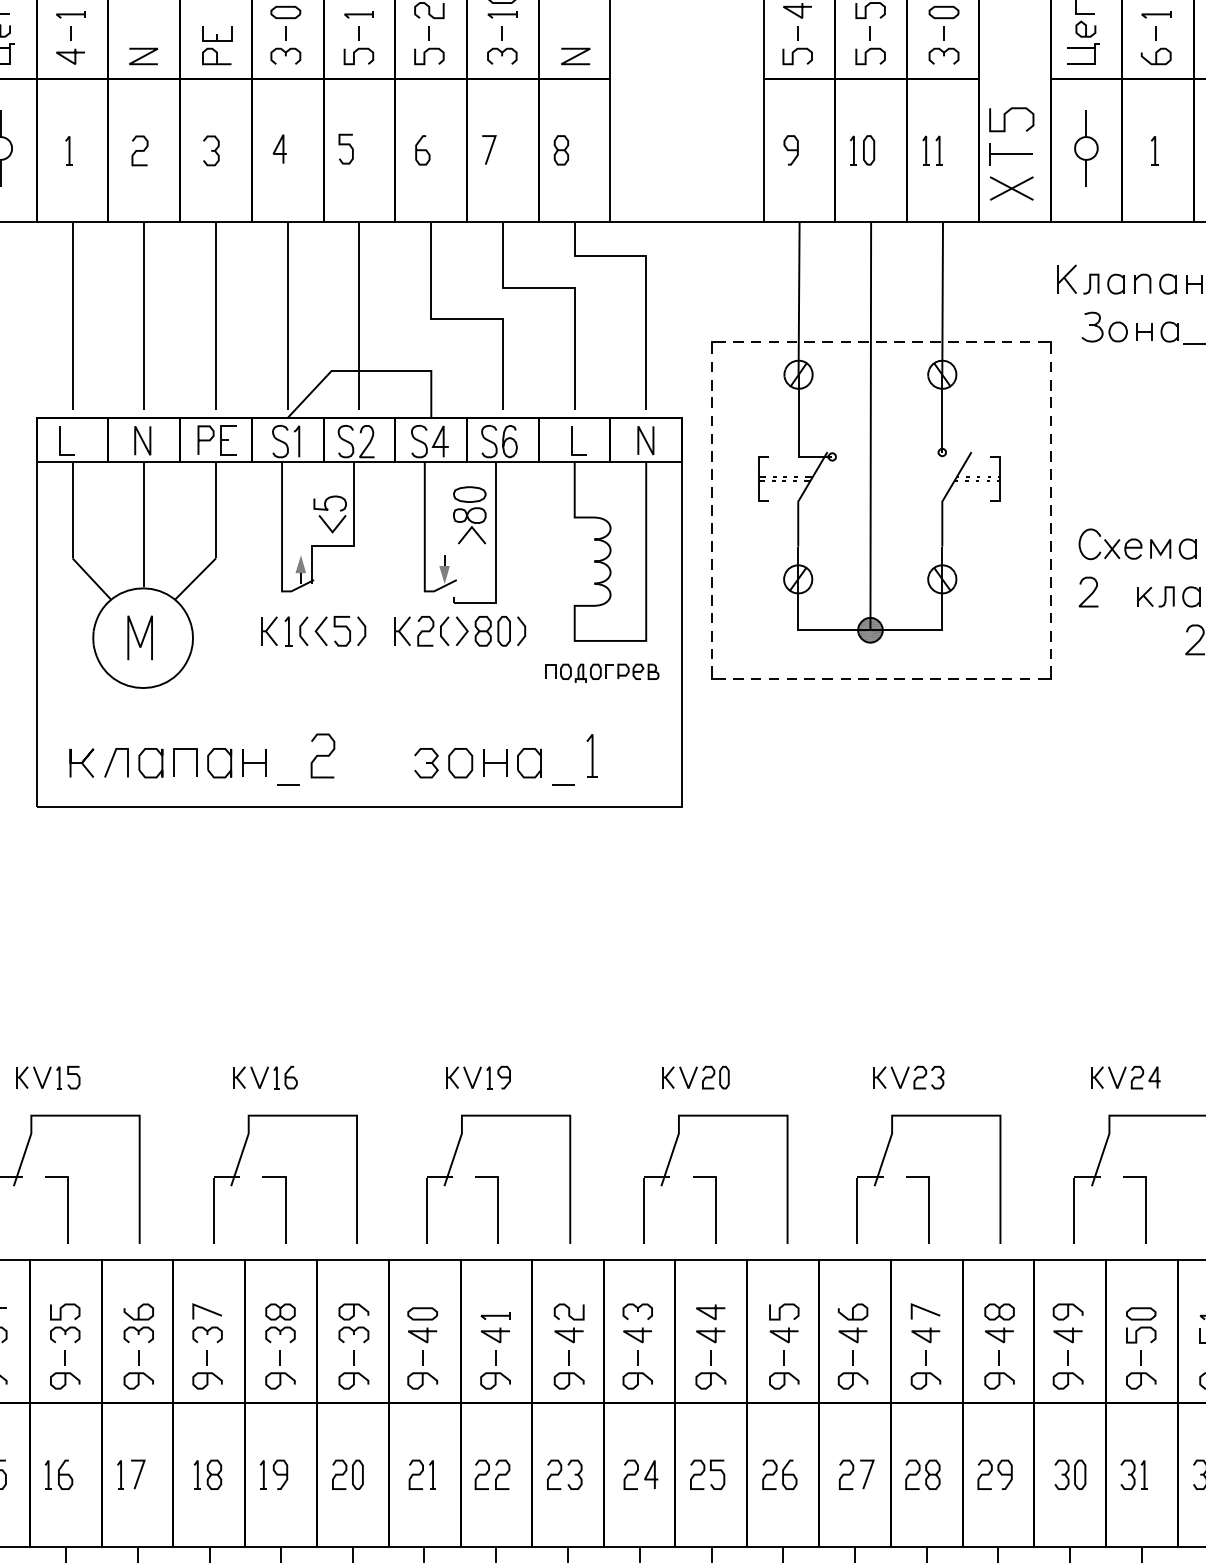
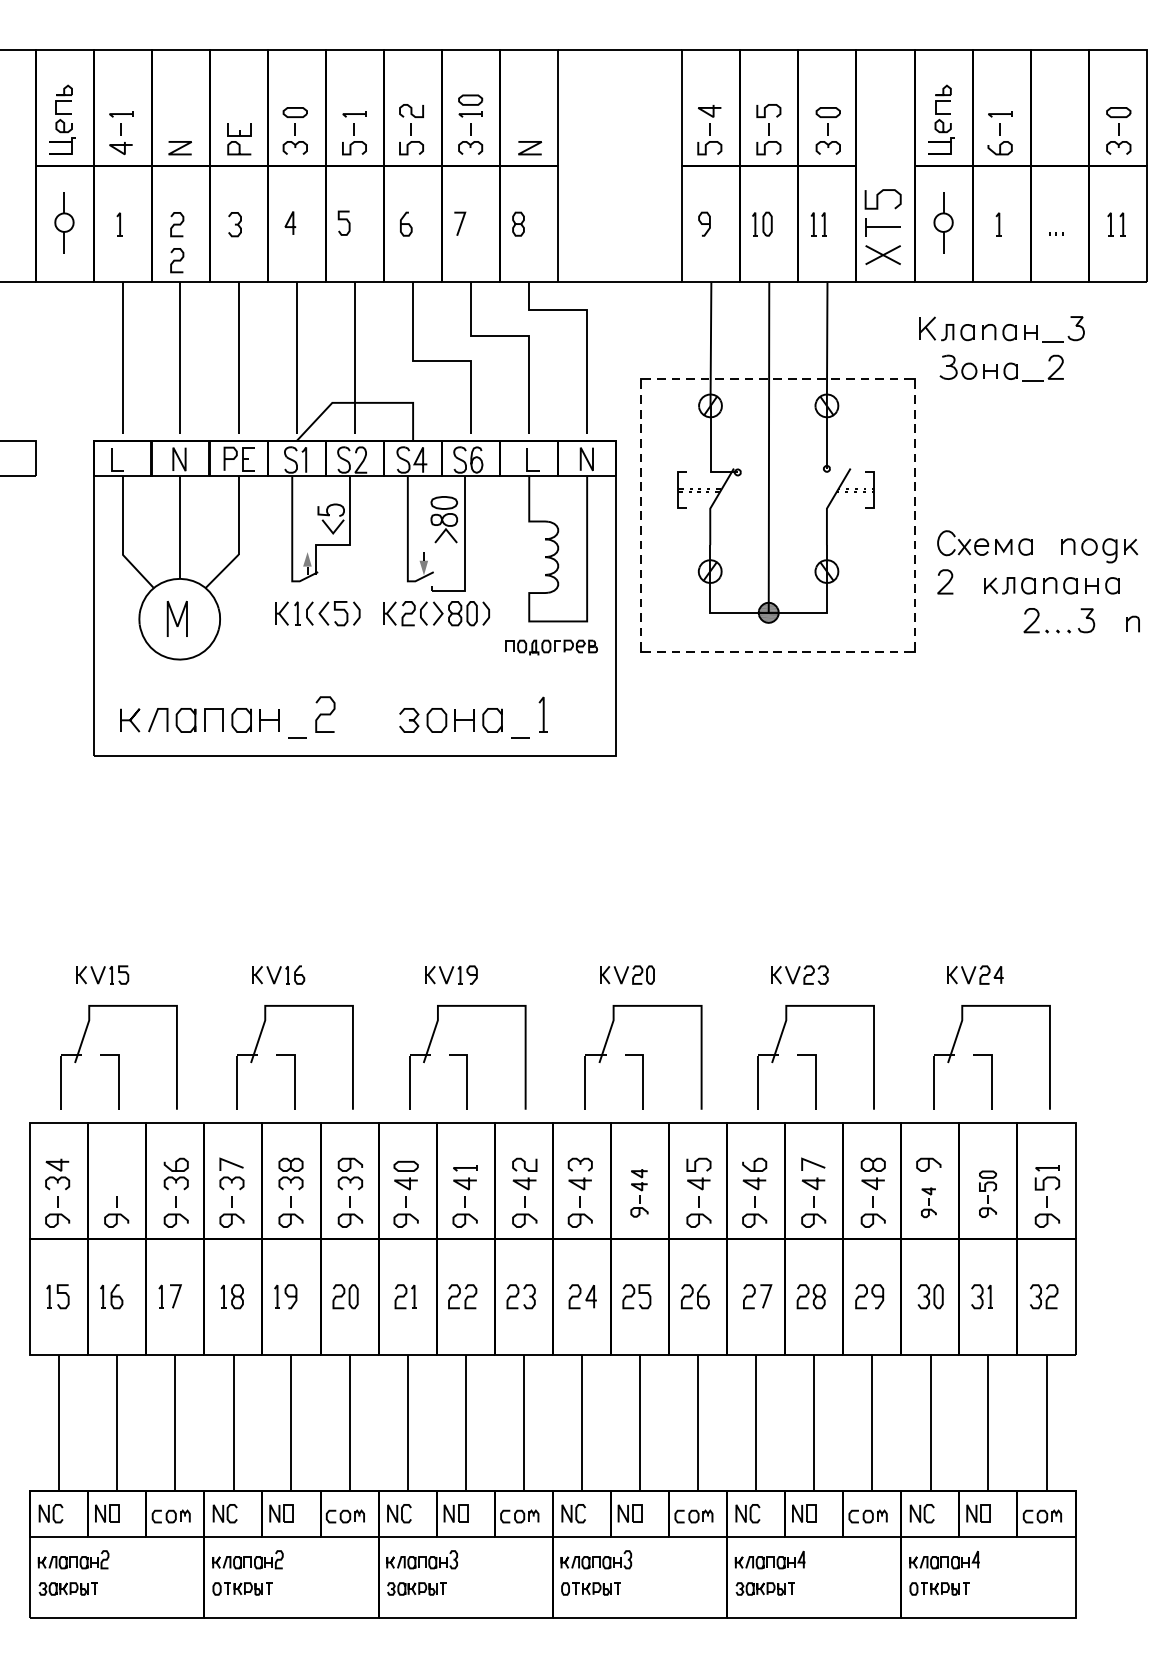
curve: (140, 195) -> (177, 260), added
part: (65, 1322) -> (116, 1173), removed
part: (710, 1346) -> (639, 1192), size x0.7
part: (1140, 1347) -> (987, 1193), size x0.7
part: (1067, 1358) -> (928, 1202), size x0.6

